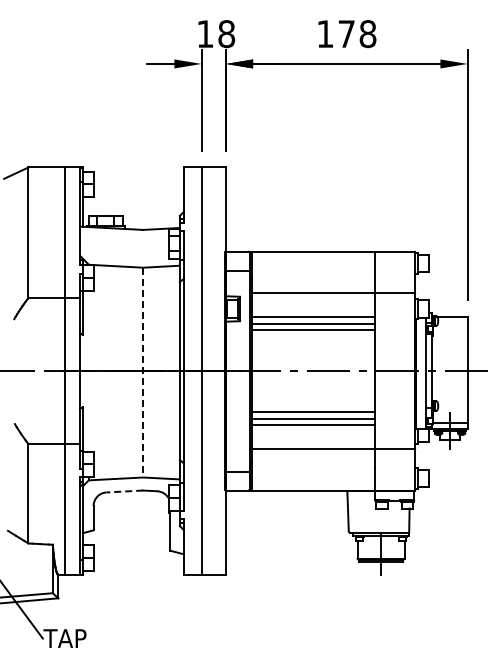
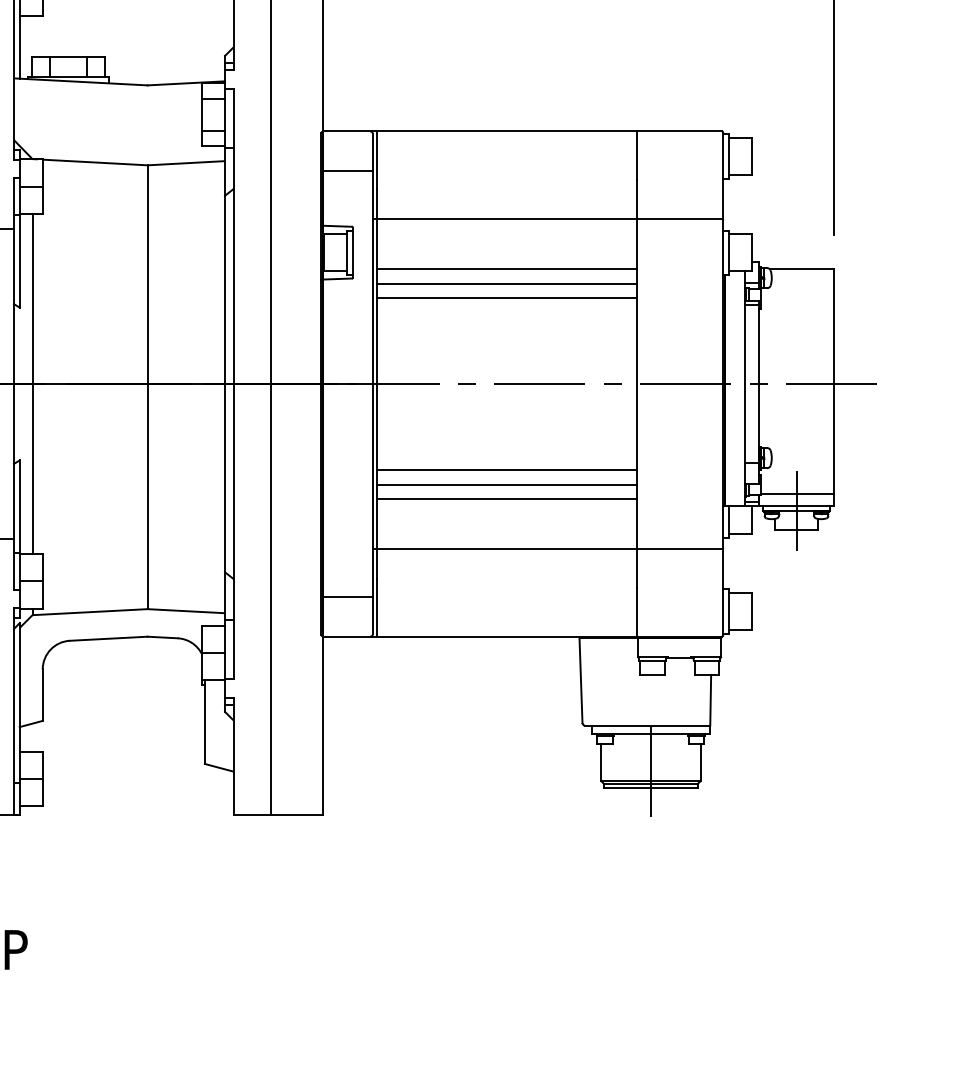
line: (88, 370) -> (31, 382), added
line: (143, 372) -> (148, 387), dashed -> solid
line: (124, 491) -> (108, 638), dashed -> solid

